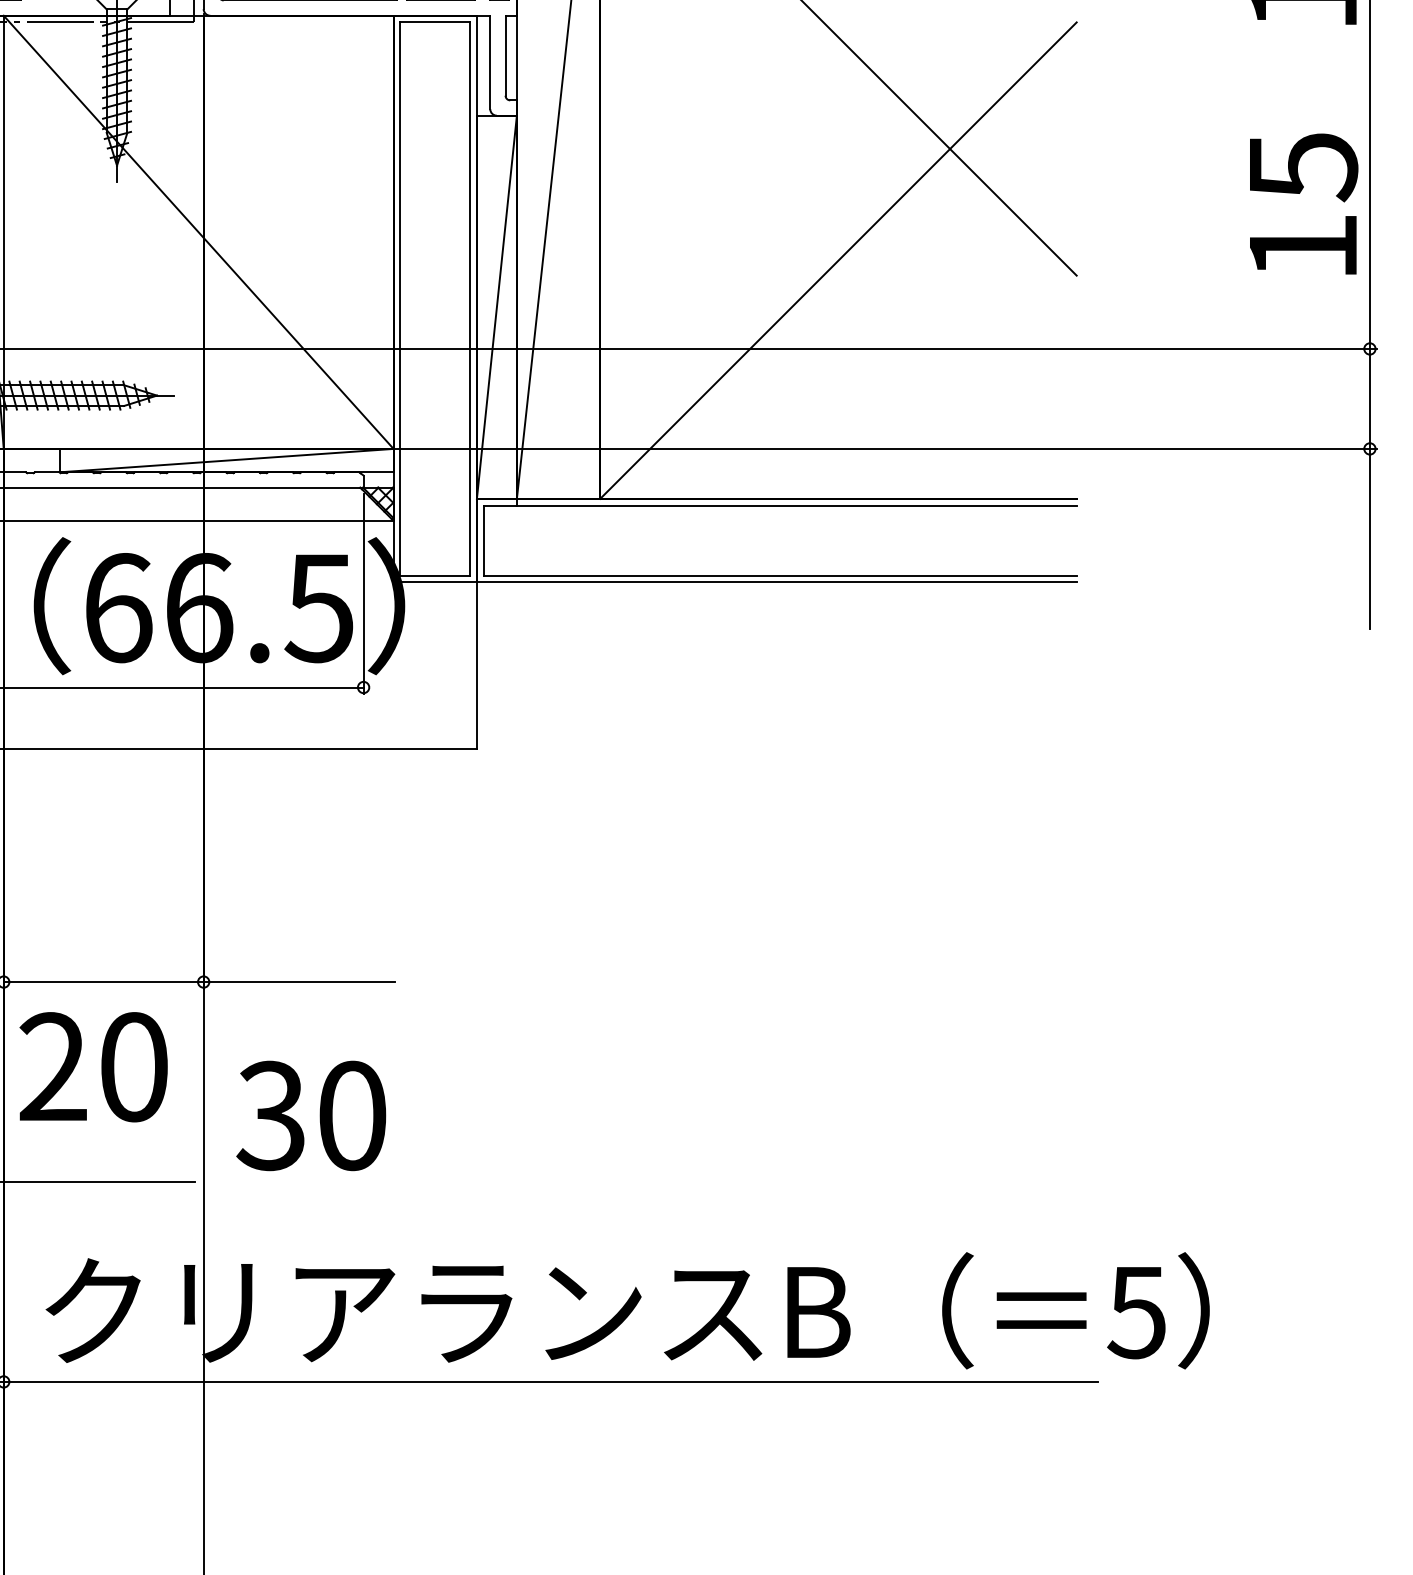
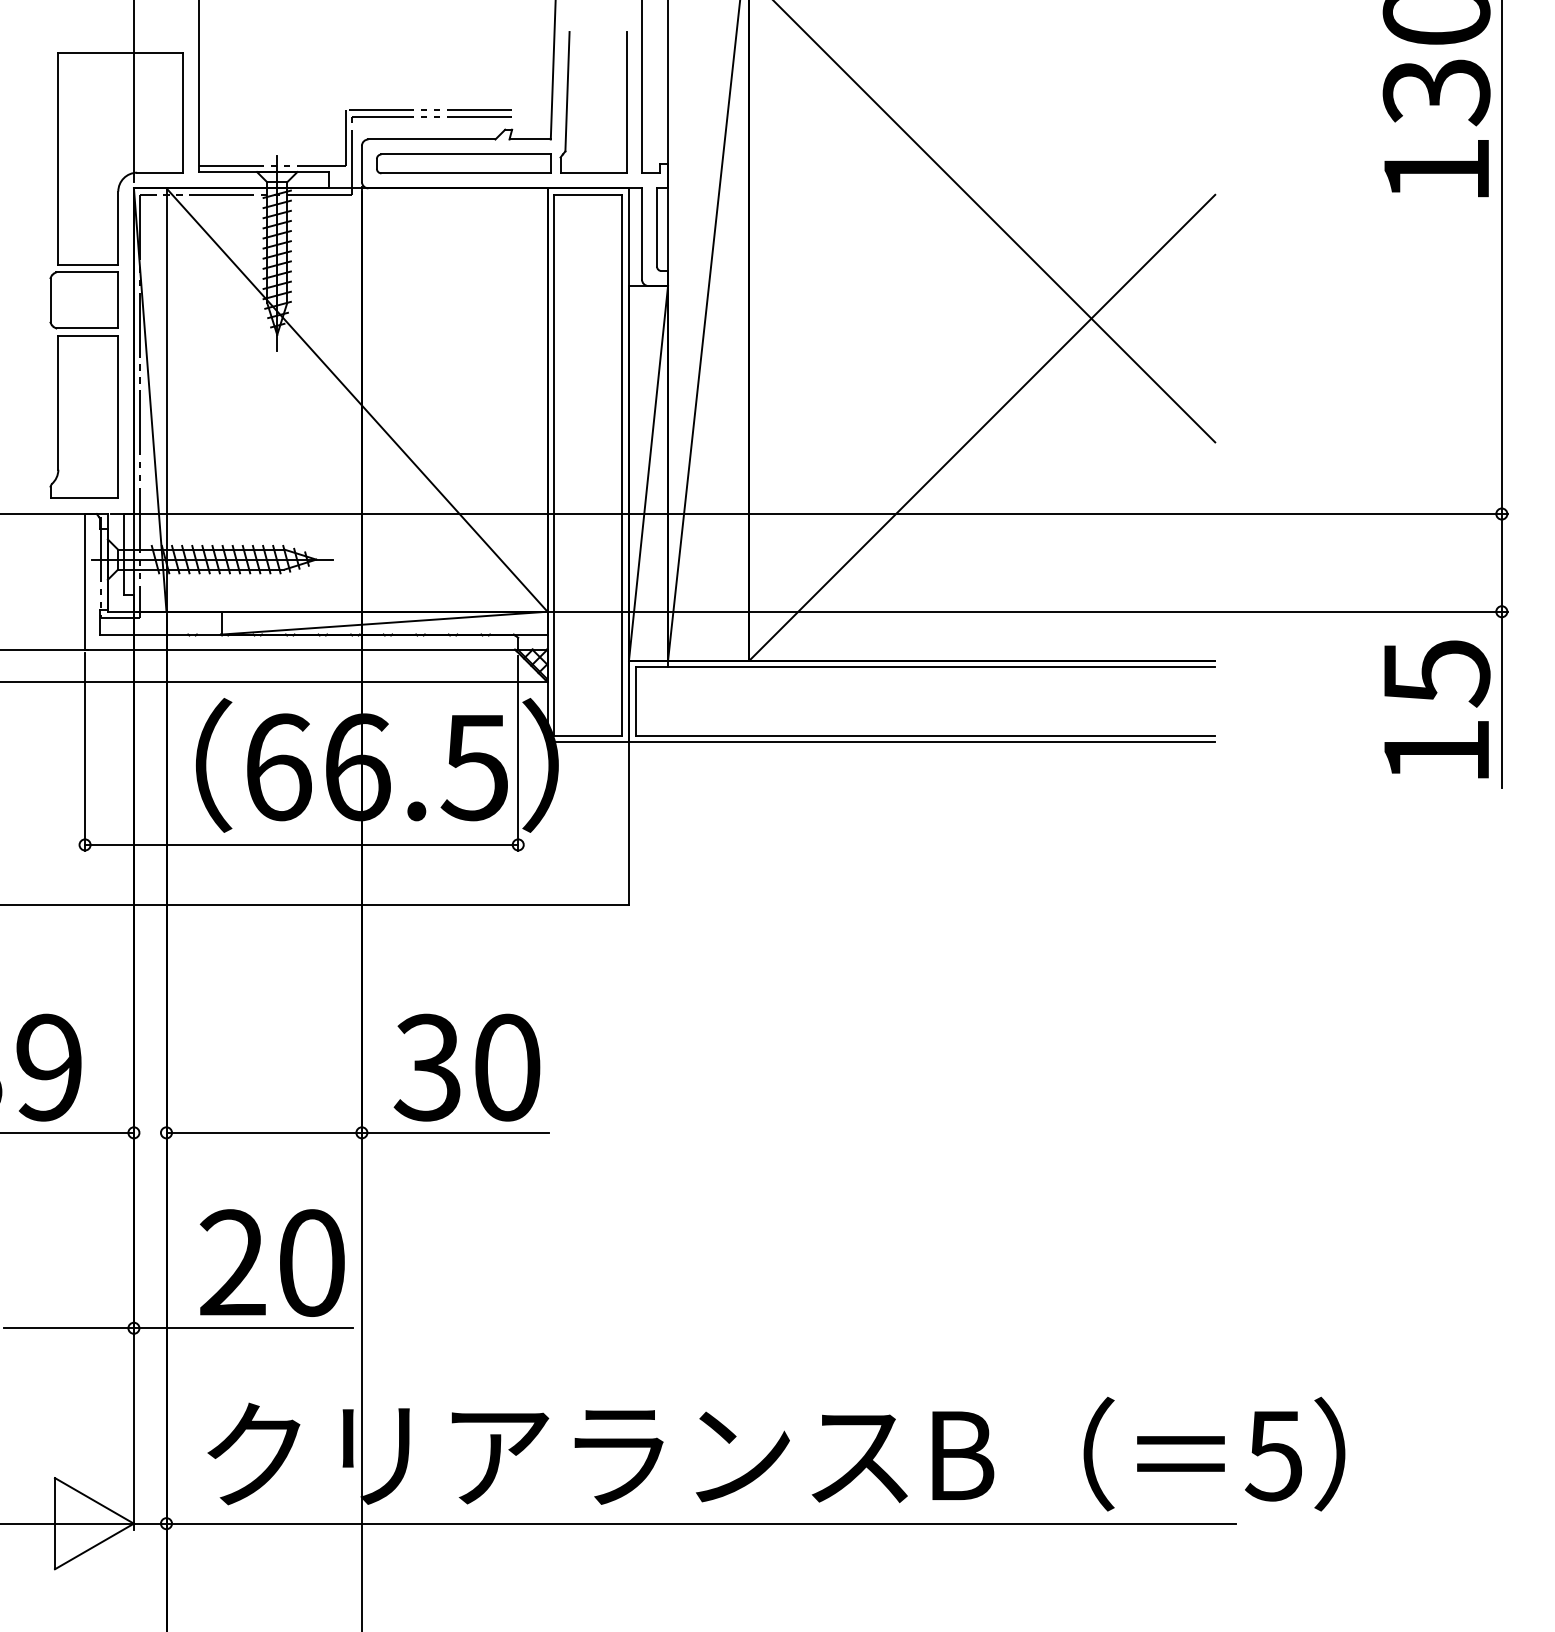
text: (1304, 204) -> (1437, 709), moved
text: (93, 1066) -> (272, 1262), moved
text: (310, 1115) -> (466, 1067), moved

